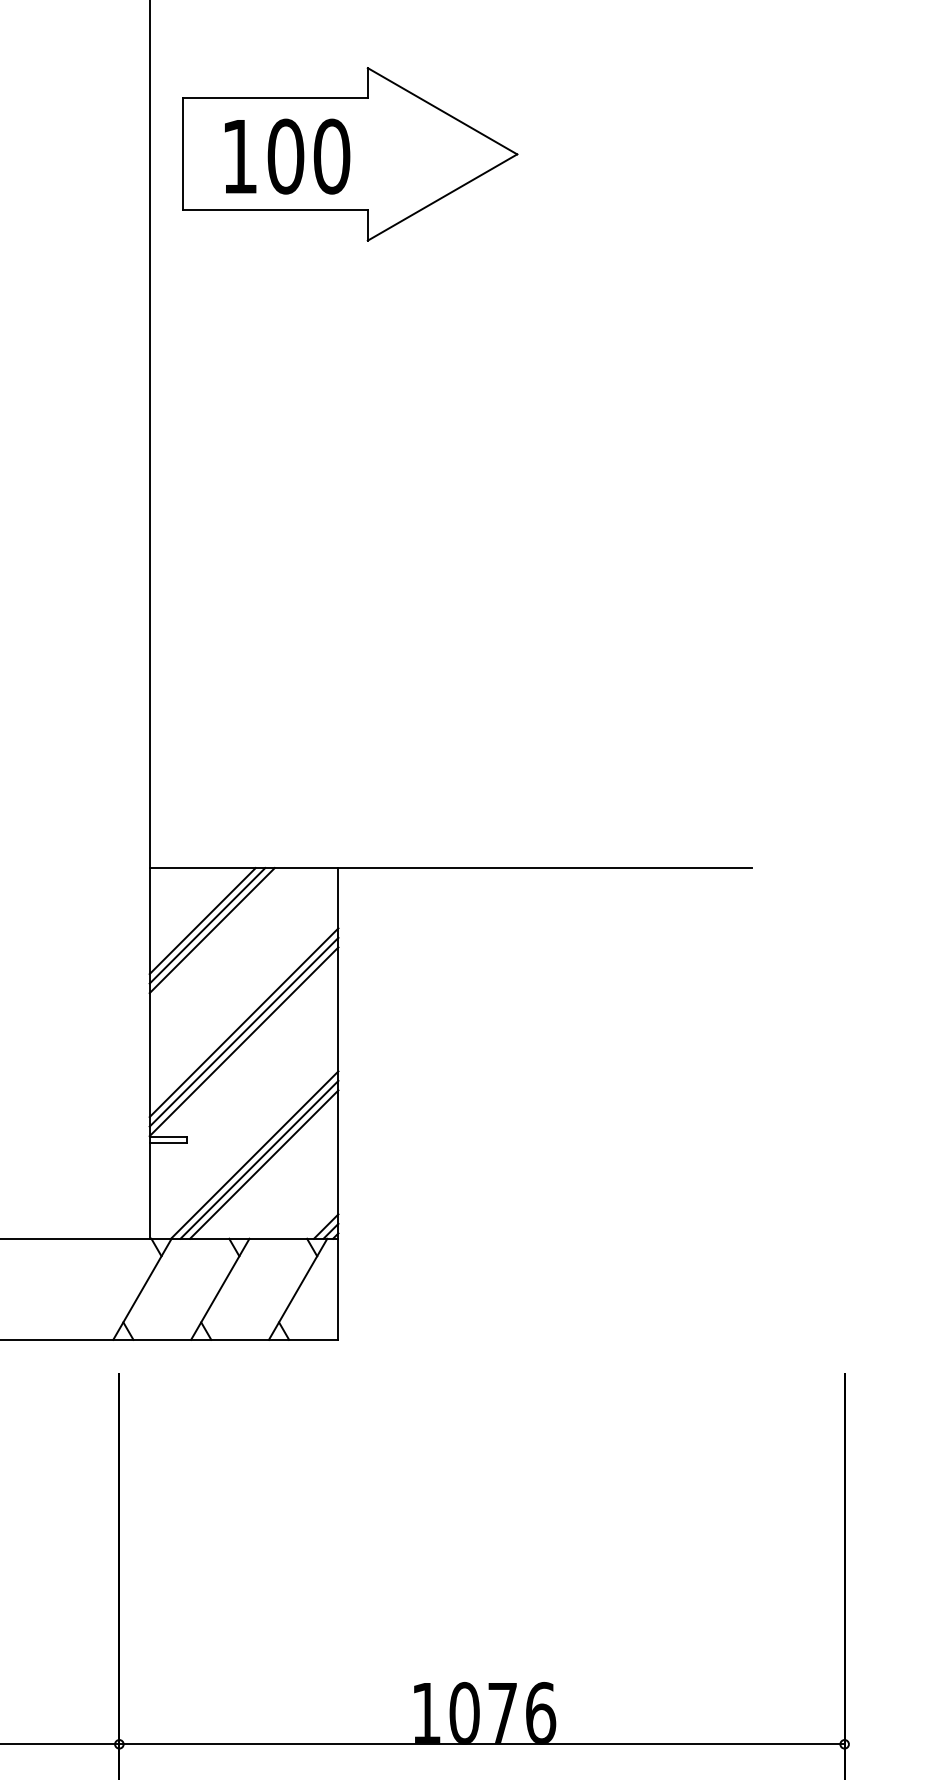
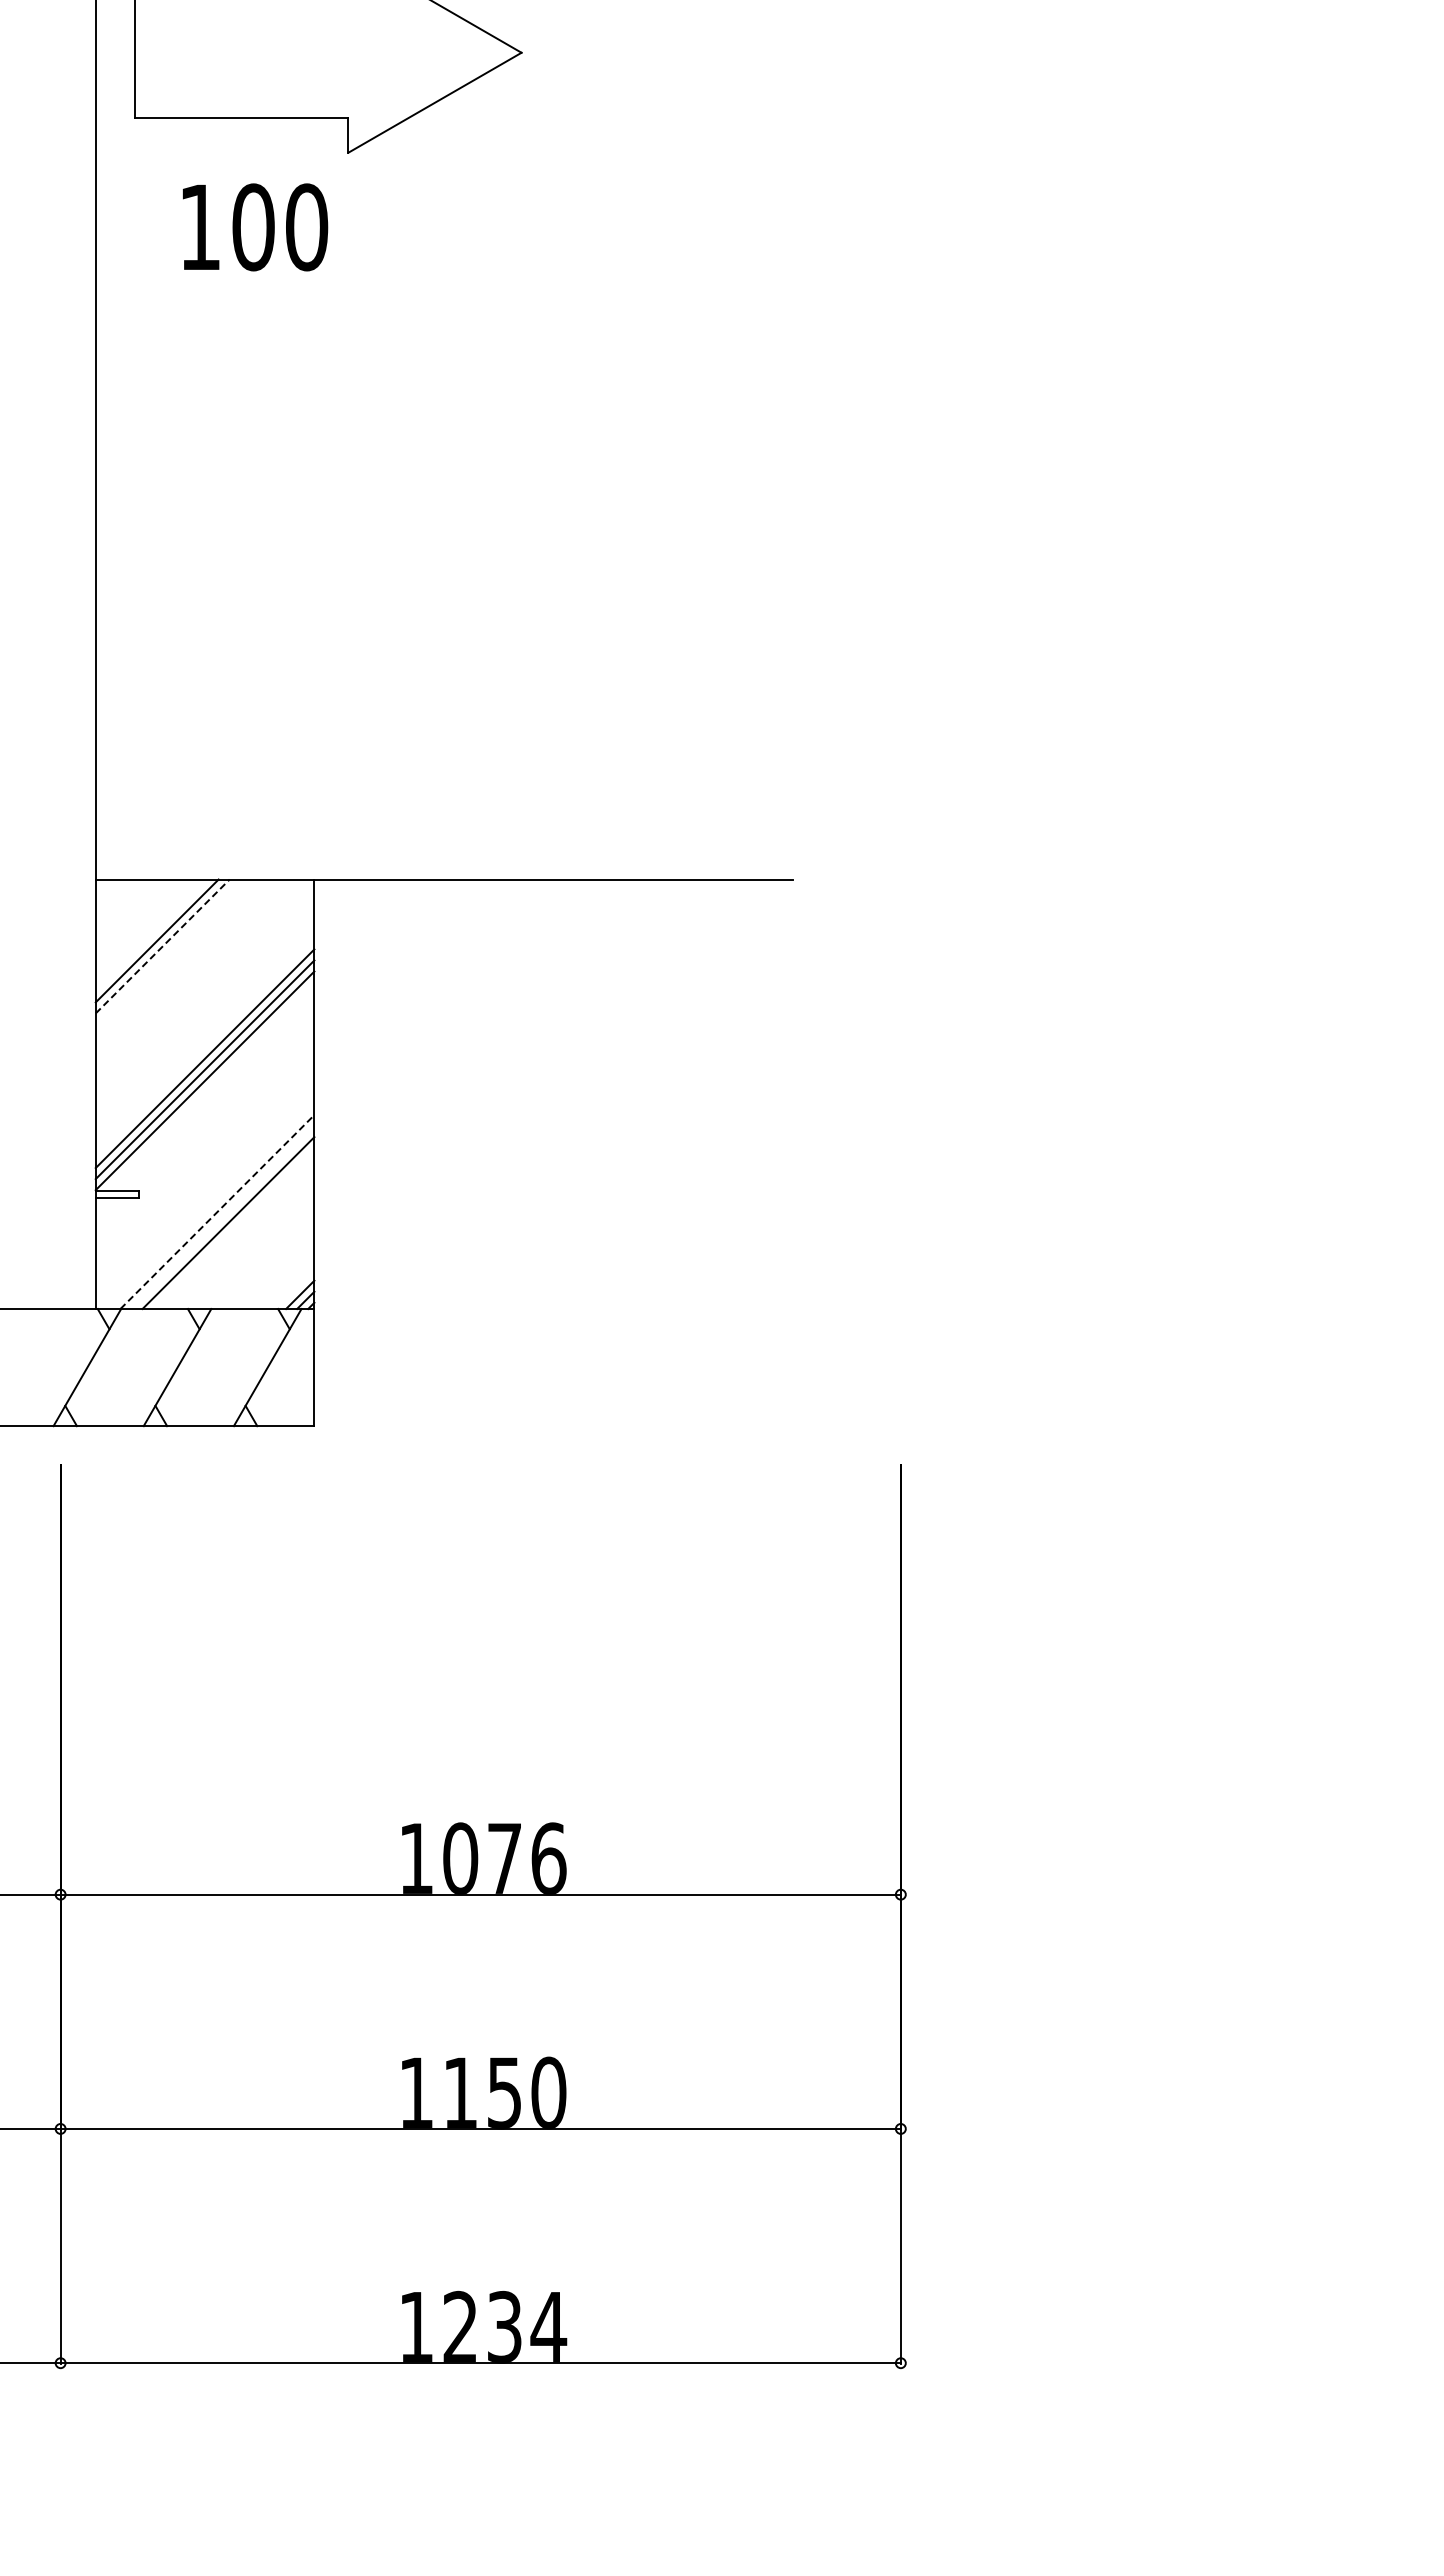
text: (287, 156) -> (255, 227), moved
line: (207, 925) -> (162, 946), solid -> dashed
line: (211, 930) -> (167, 951), removed
line: (254, 1154) -> (217, 1211), solid -> dashed
line: (259, 1159) -> (222, 1217), removed

